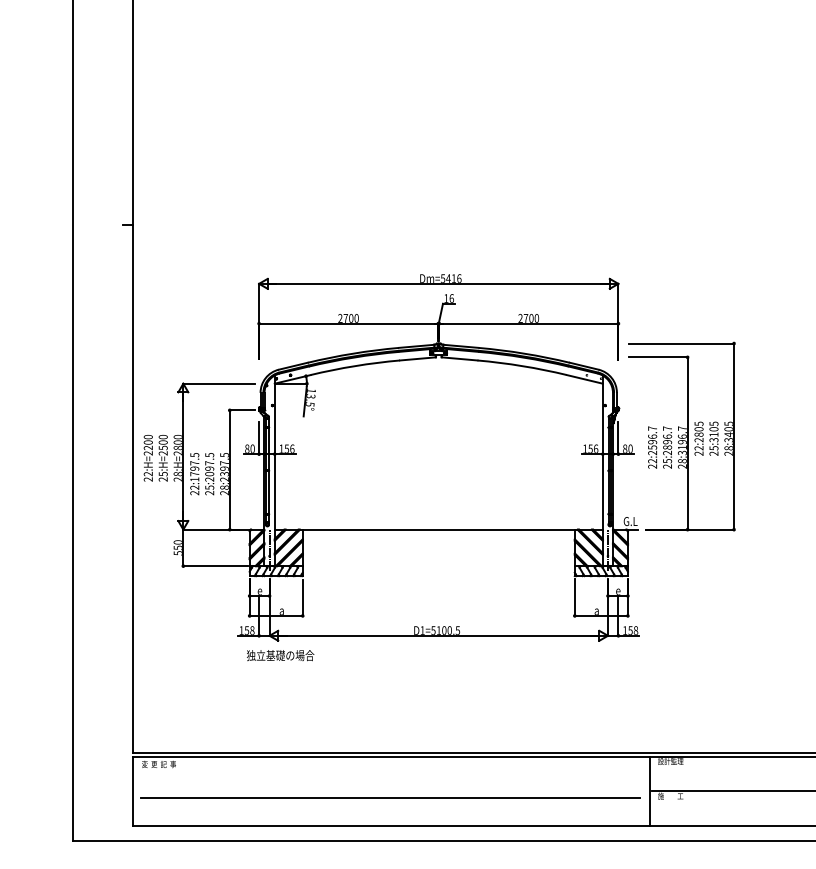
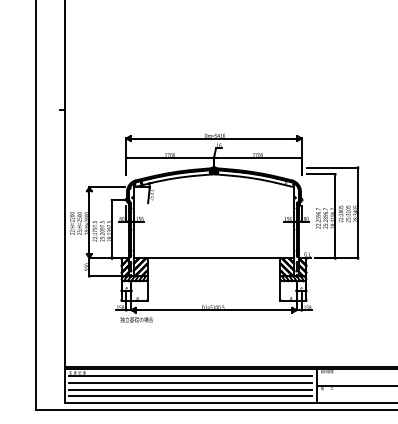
line: (390, 769) -> (190, 375), added
line: (390, 783) -> (190, 382), added
line: (390, 812) -> (190, 396), added

